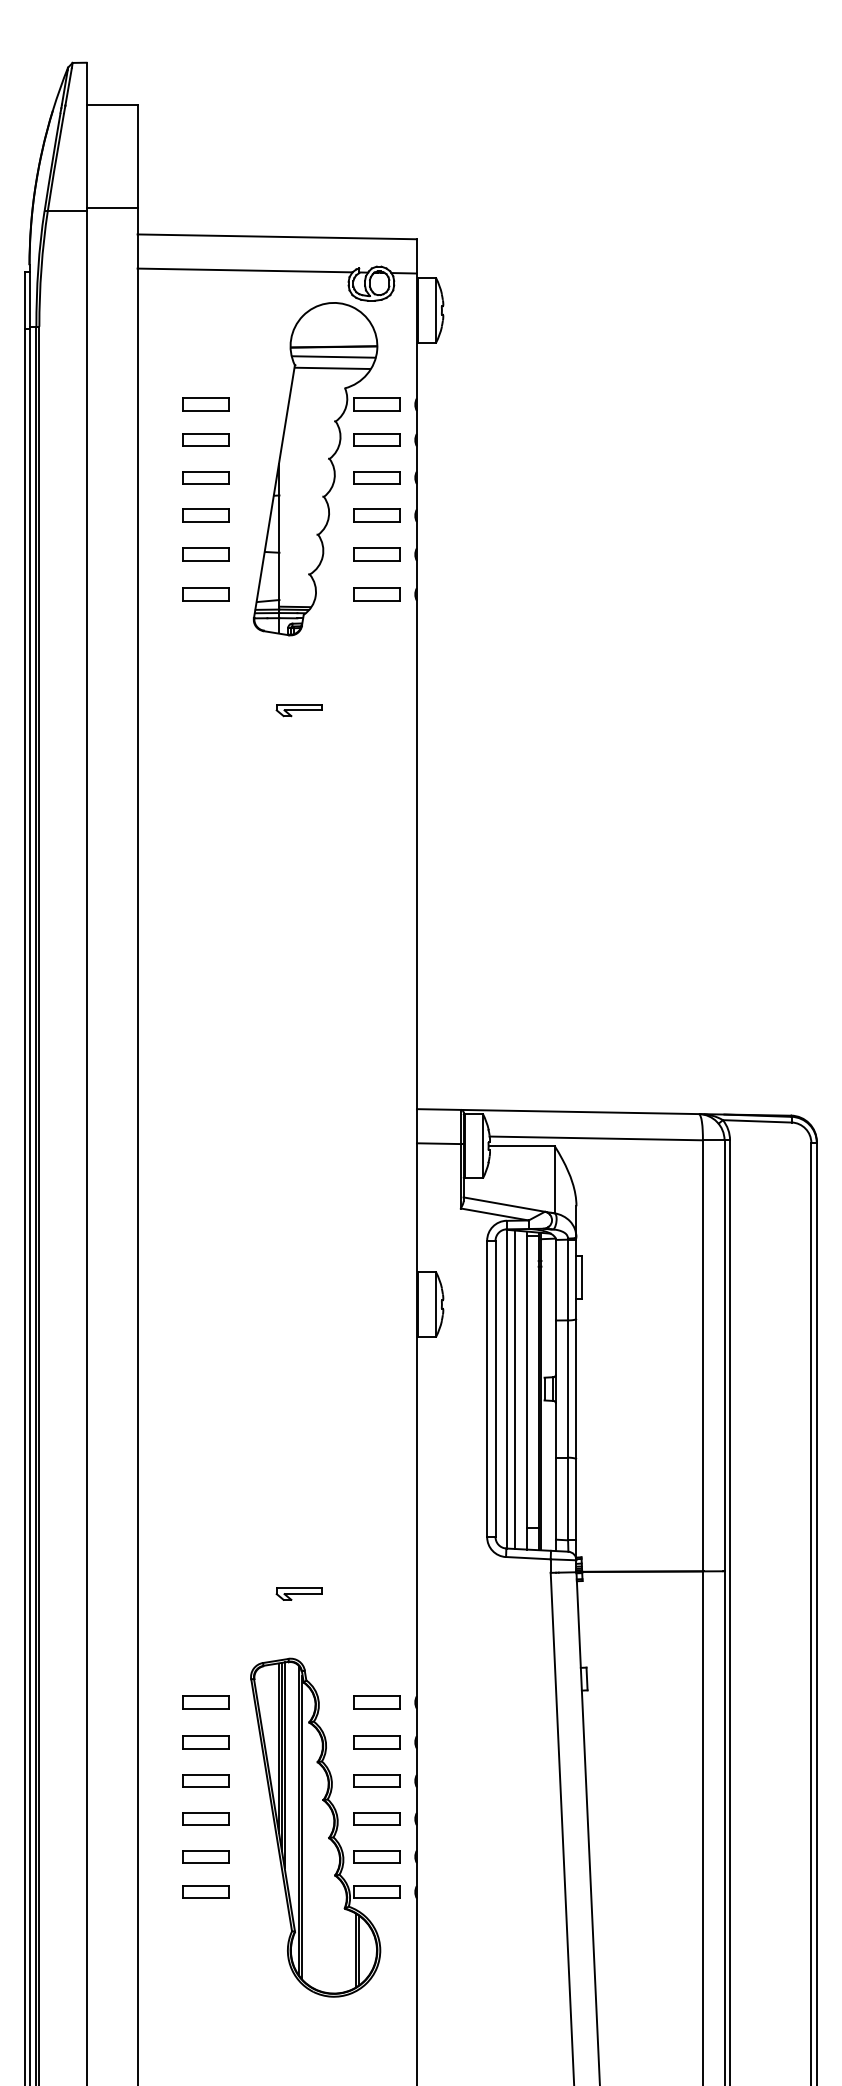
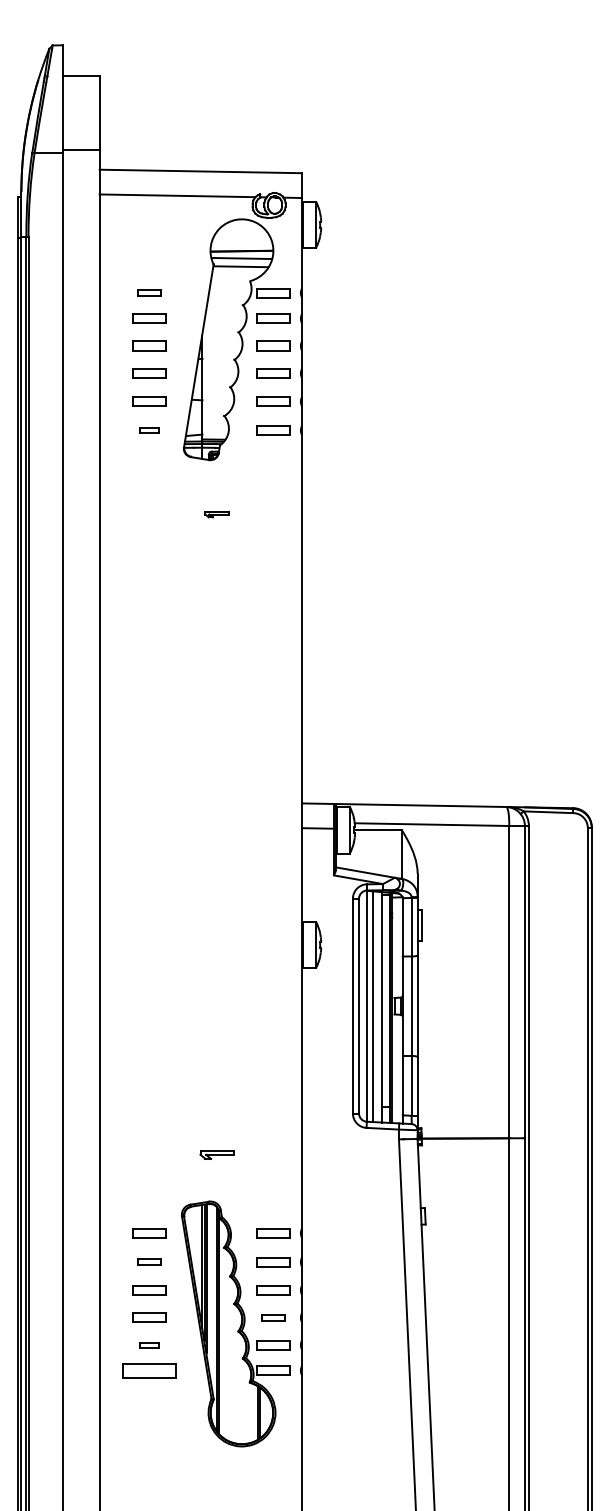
part: (206, 405) -> (149, 293), size x0.7
part: (206, 594) -> (149, 430), size x0.6
part: (298, 710) -> (216, 514), size x0.7
part: (206, 1742) -> (149, 1262), size x0.7
part: (377, 1818) -> (273, 1317), size x0.7
part: (206, 1857) -> (149, 1345), size x0.6
part: (206, 1891) -> (149, 1370), size x1.6

